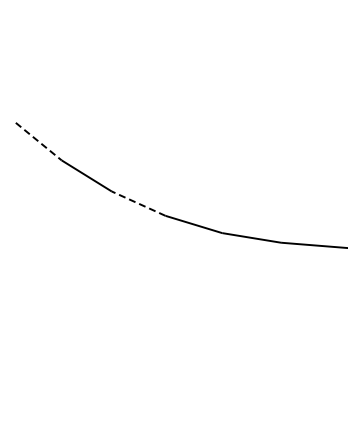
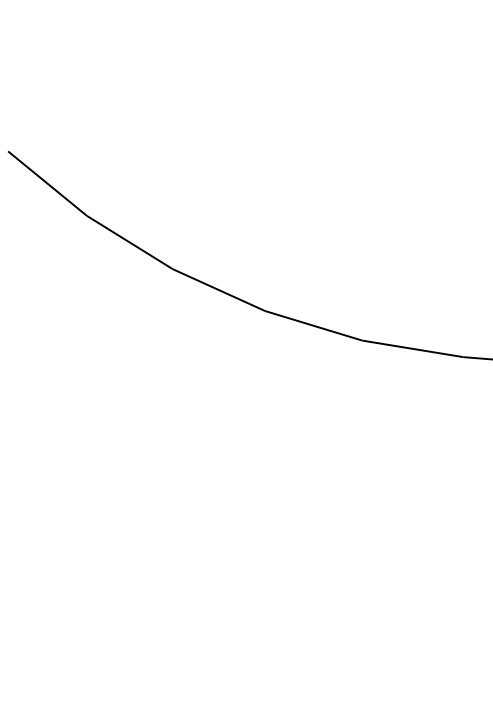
line: (38, 141) -> (47, 183), dashed -> solid
line: (138, 203) -> (218, 289), dashed -> solid

